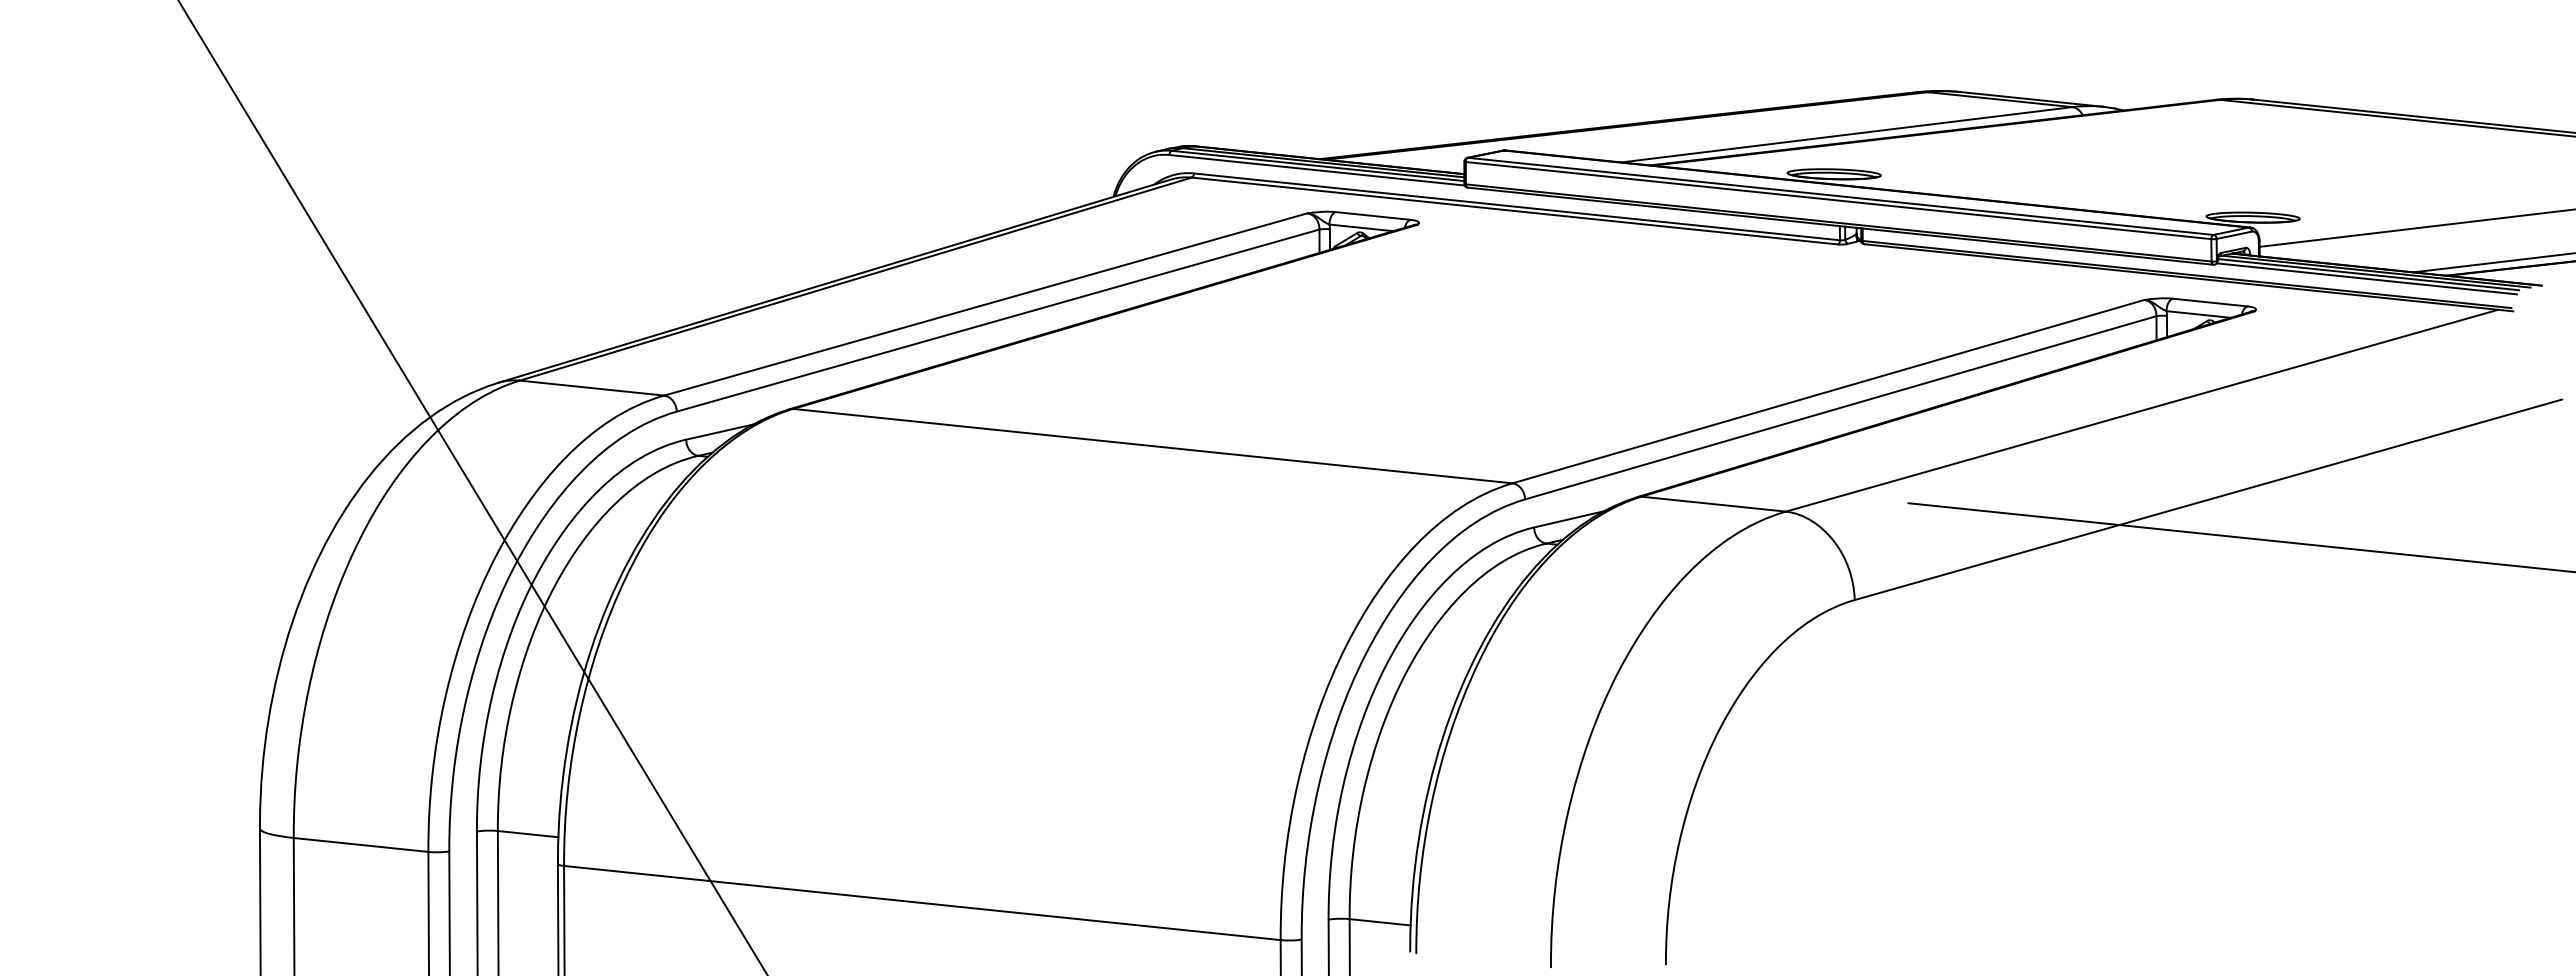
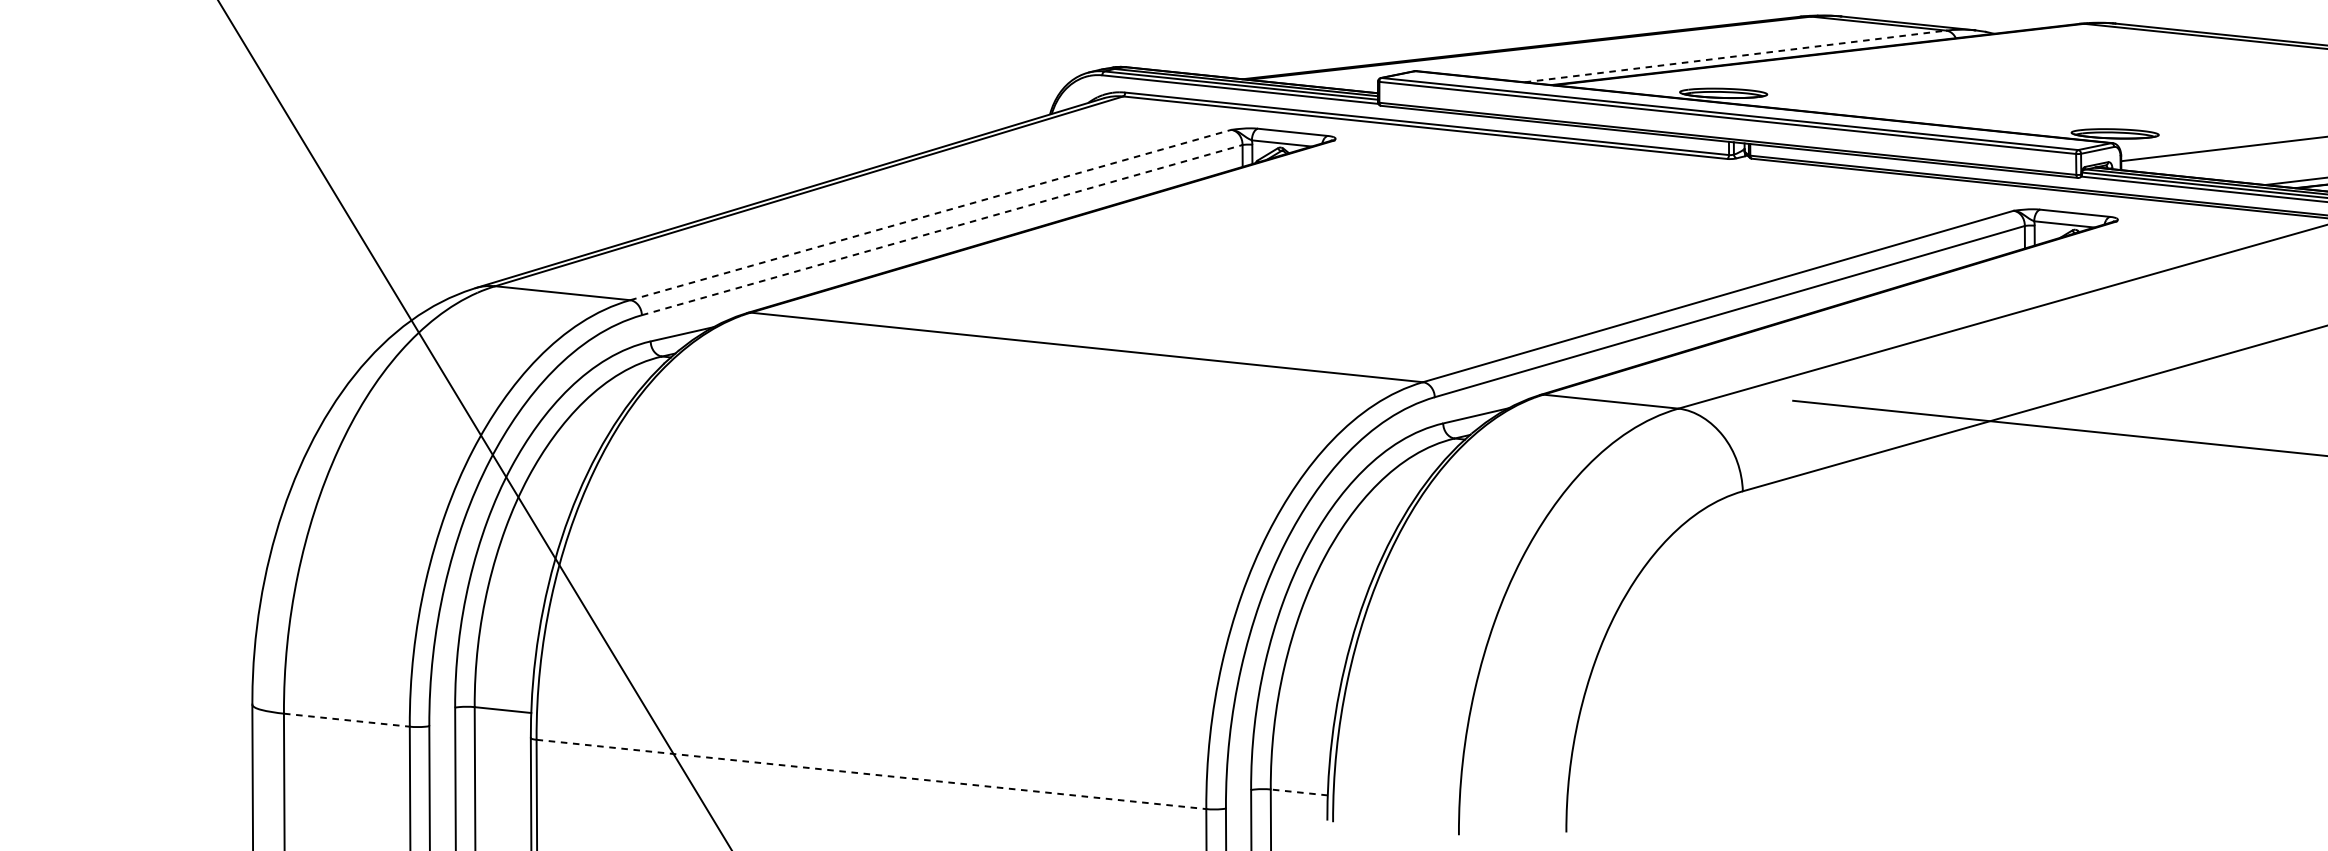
line: (1847, 134) -> (1736, 56), solid -> dashed
line: (986, 304) -> (931, 215), solid -> dashed
line: (998, 320) -> (942, 230), solid -> dashed
line: (361, 844) -> (347, 719), solid -> dashed
line: (922, 903) -> (871, 774), solid -> dashed
line: (1380, 922) -> (1299, 792), solid -> dashed

